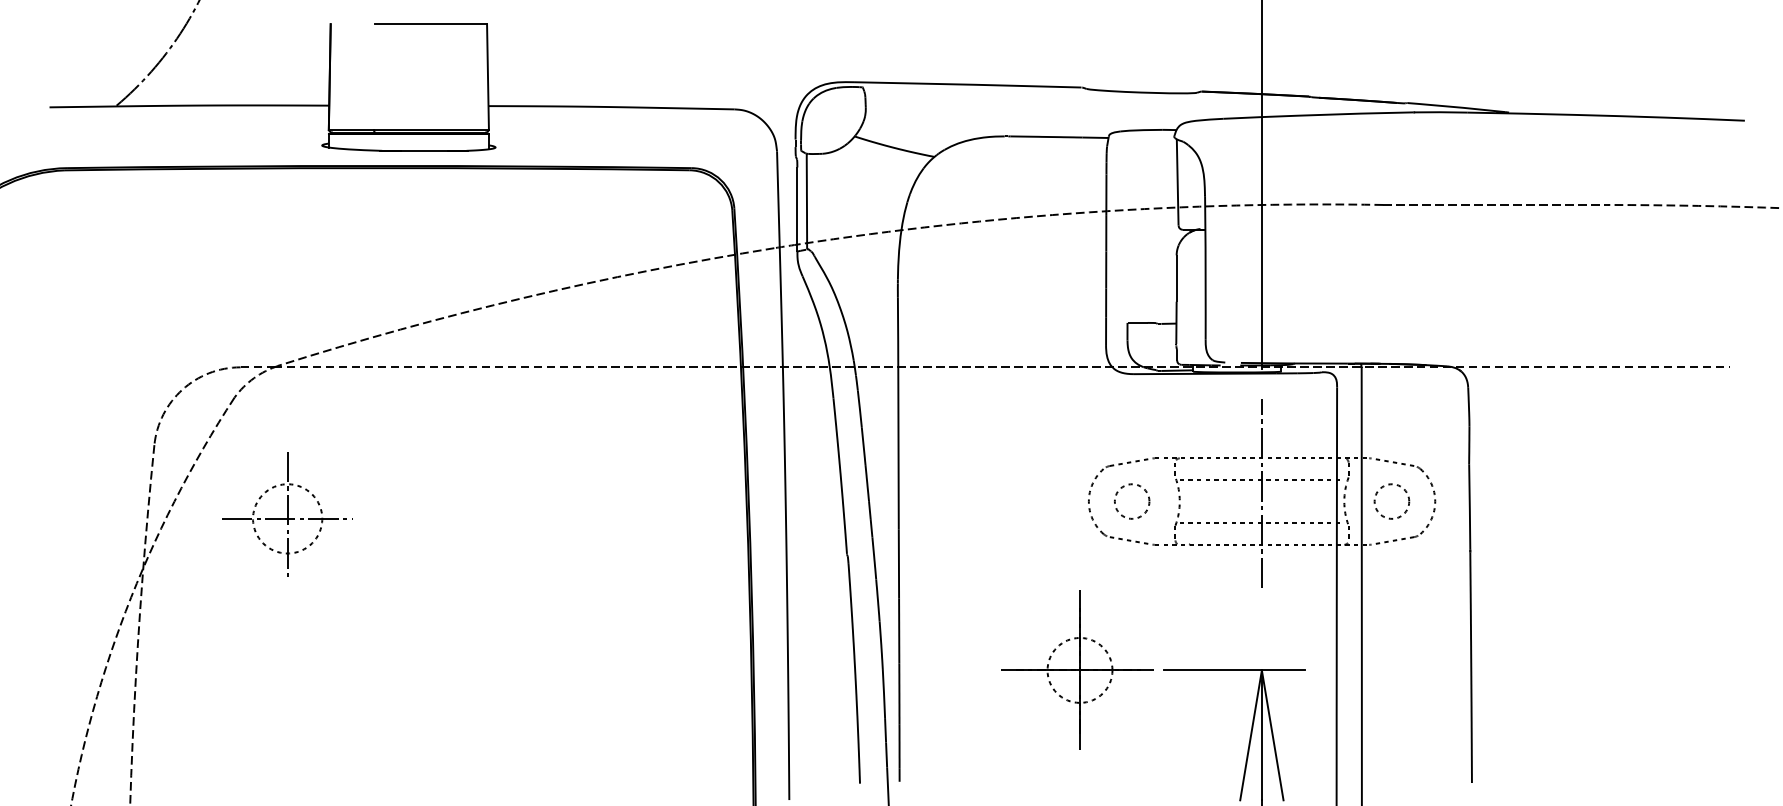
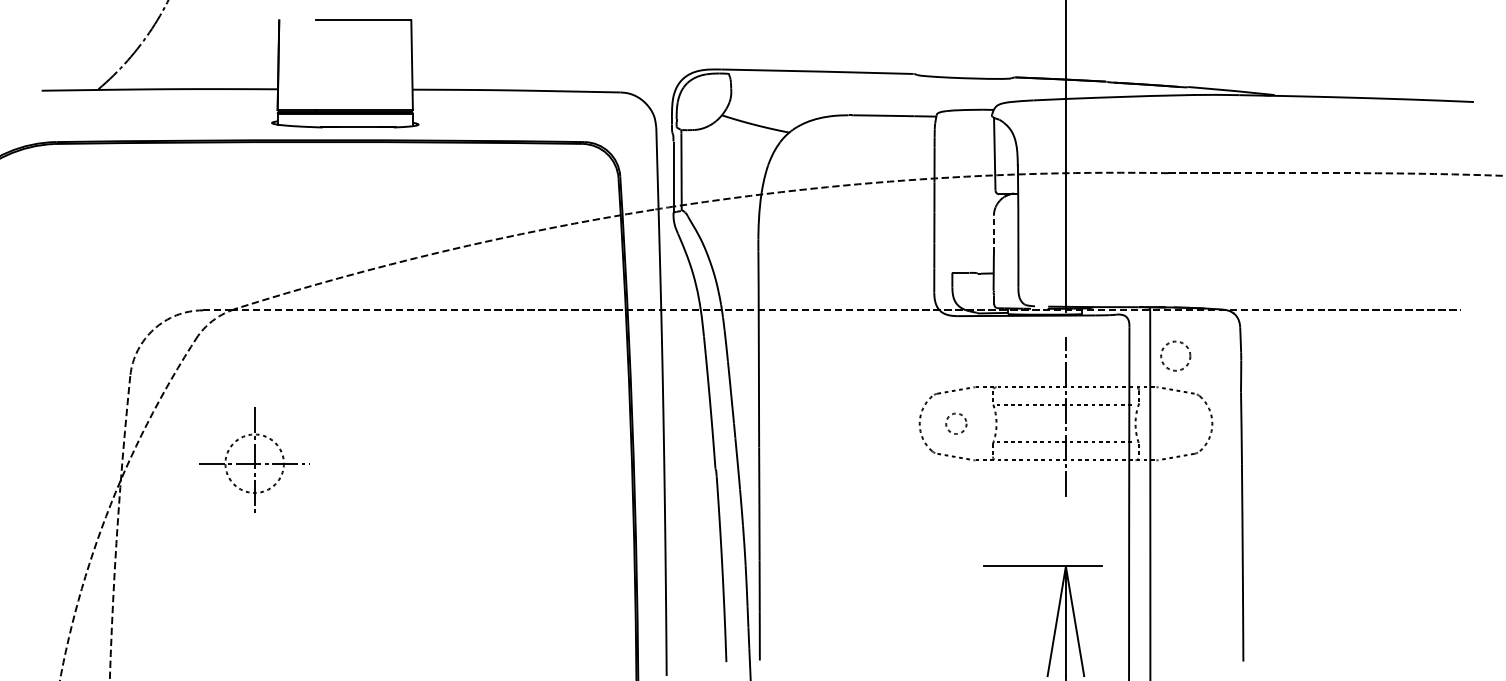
line: (1176, 276) -> (993, 233), solid -> dashed
circle: (1132, 501) -> (956, 423), size x0.7
circle: (1391, 501) -> (1175, 356), moved
part: (287, 514) -> (254, 460), moved
part: (1077, 669) -> (910, 565), removed

